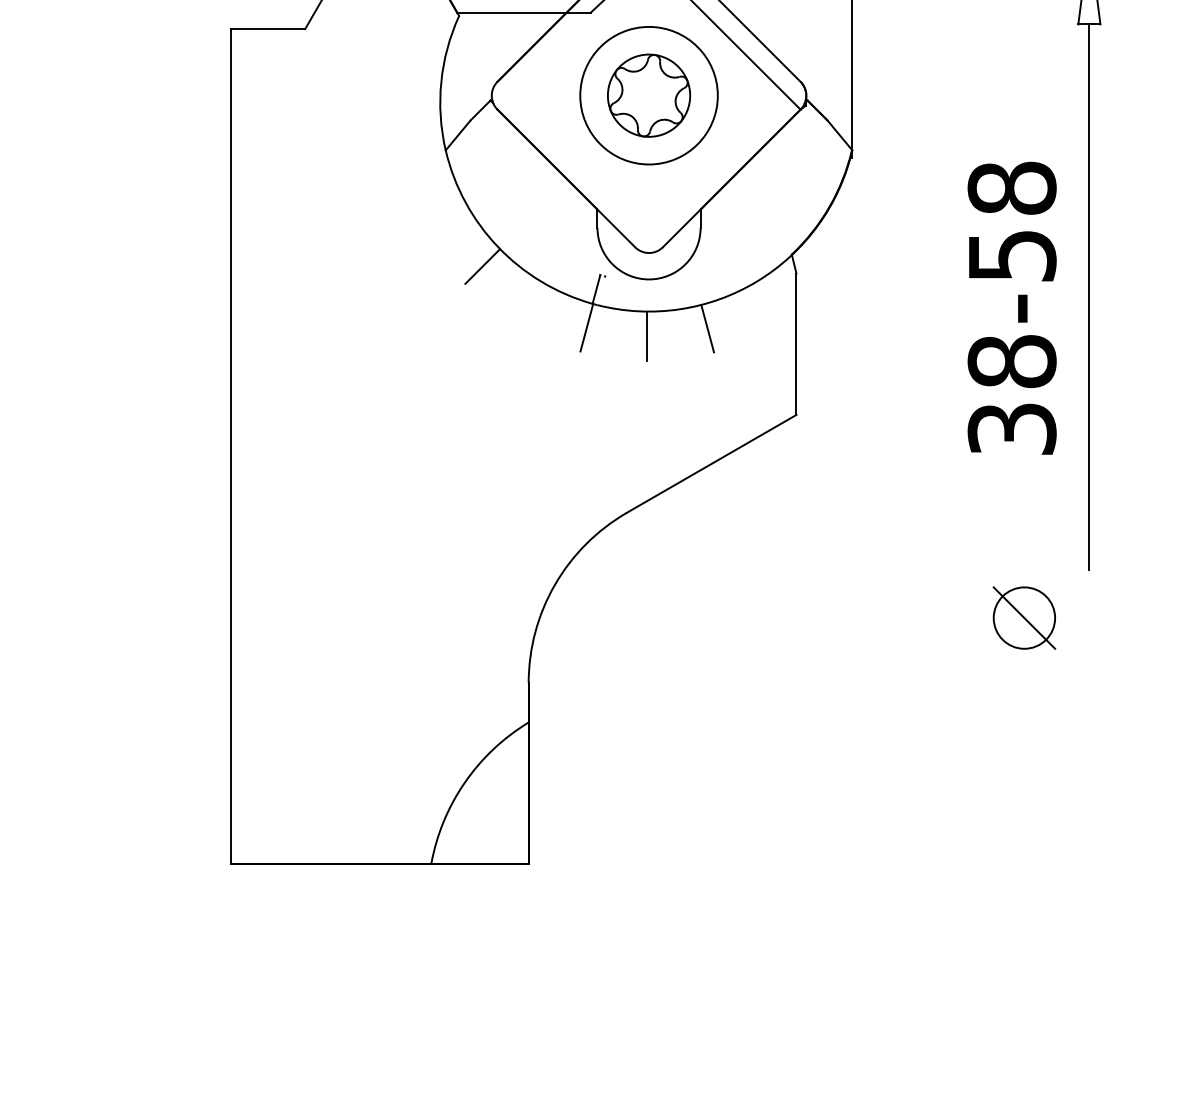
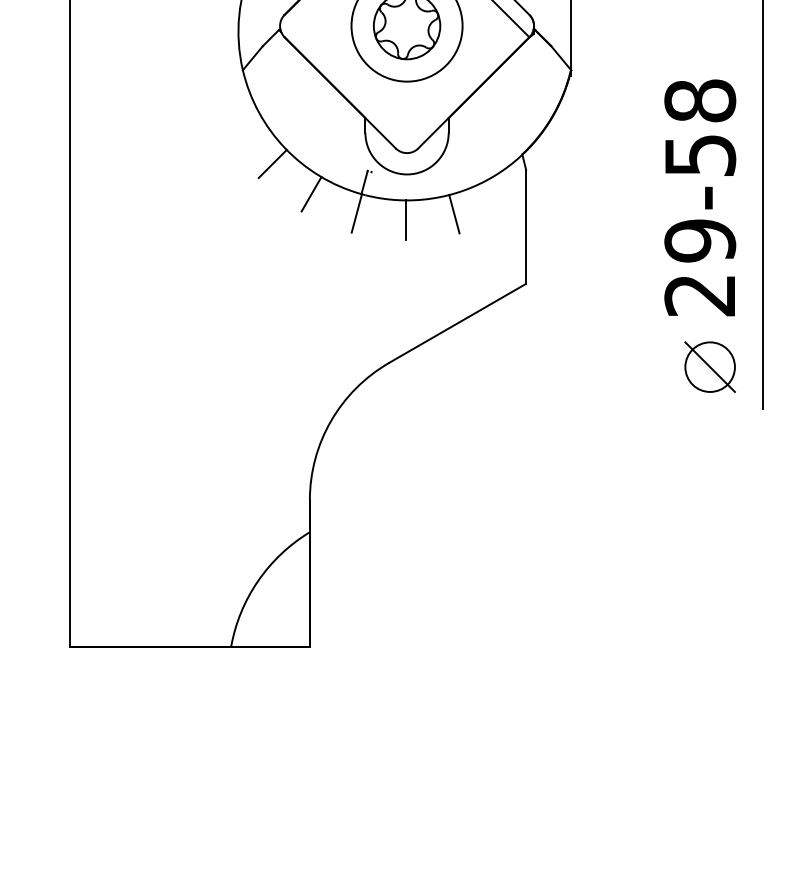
line: (530, 303) -> (311, 193), added
text: (1011, 394) -> (699, 267), 38-58 -> 29-58
part: (1024, 617) -> (710, 366), moved

